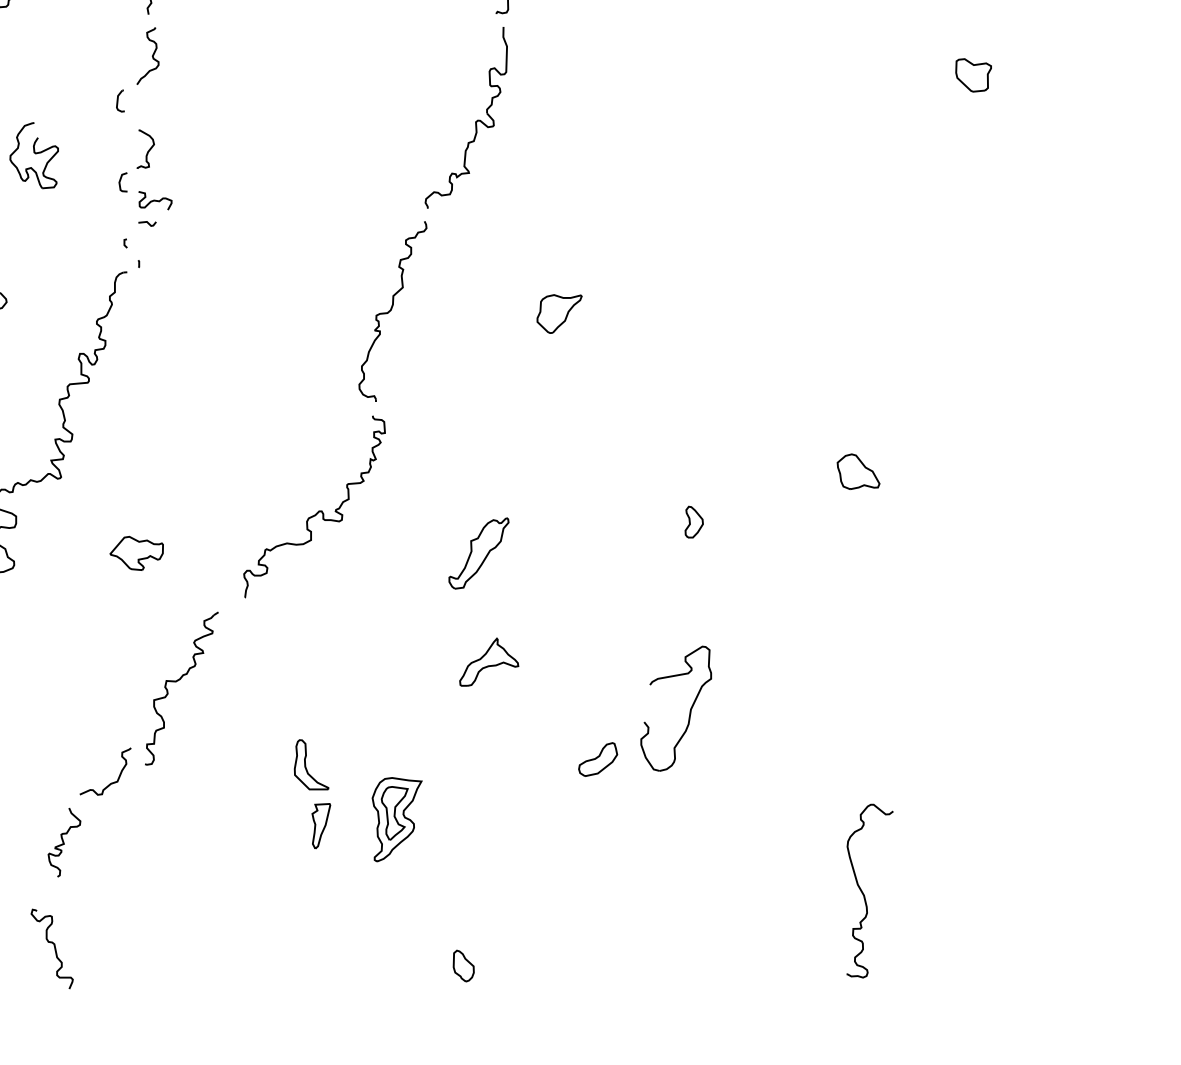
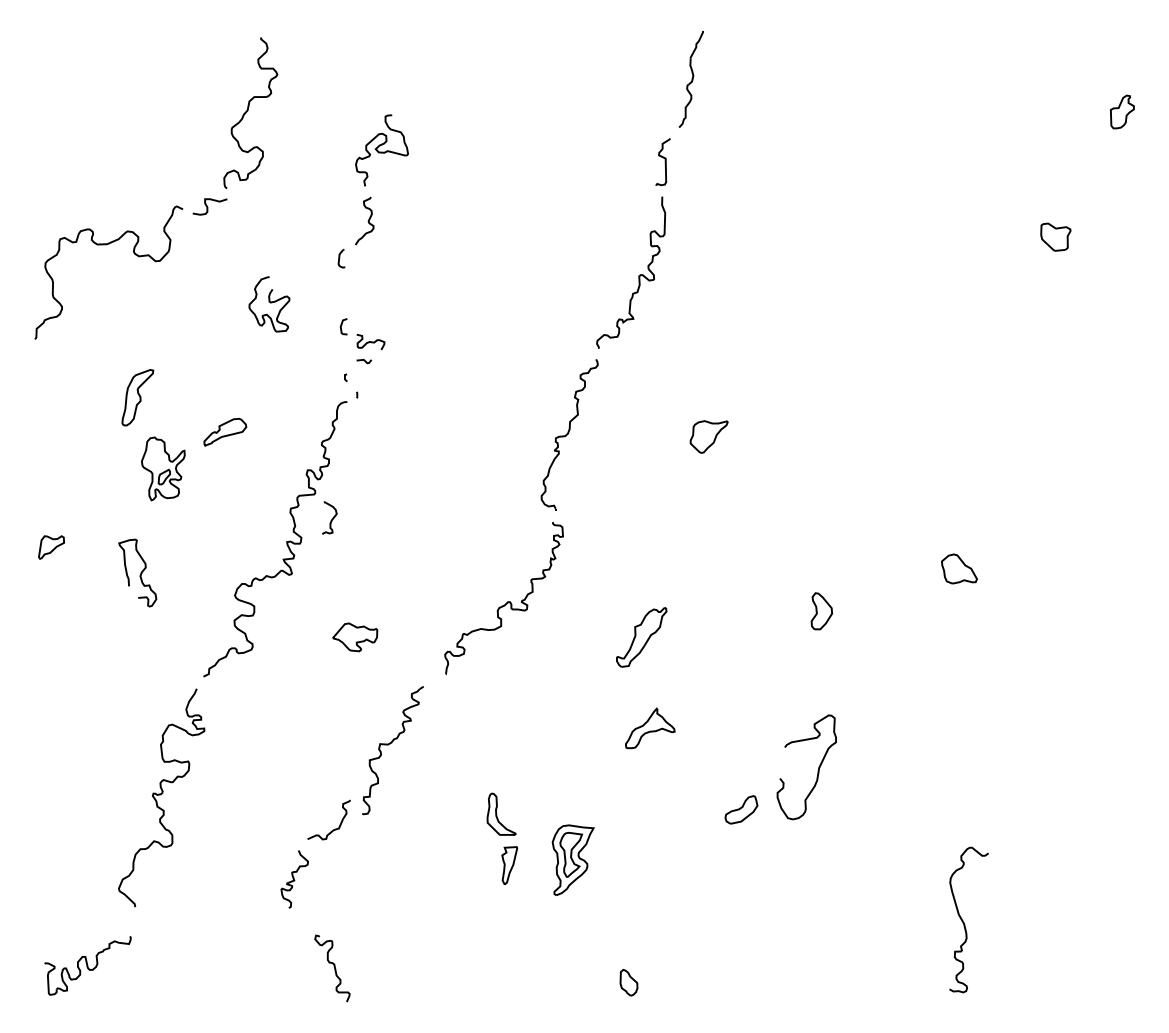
curve: (147, 151) -> (331, 519), moved
part: (693, 521) -> (821, 610), size x1.4
curve: (54, 949) -> (334, 968), moved

